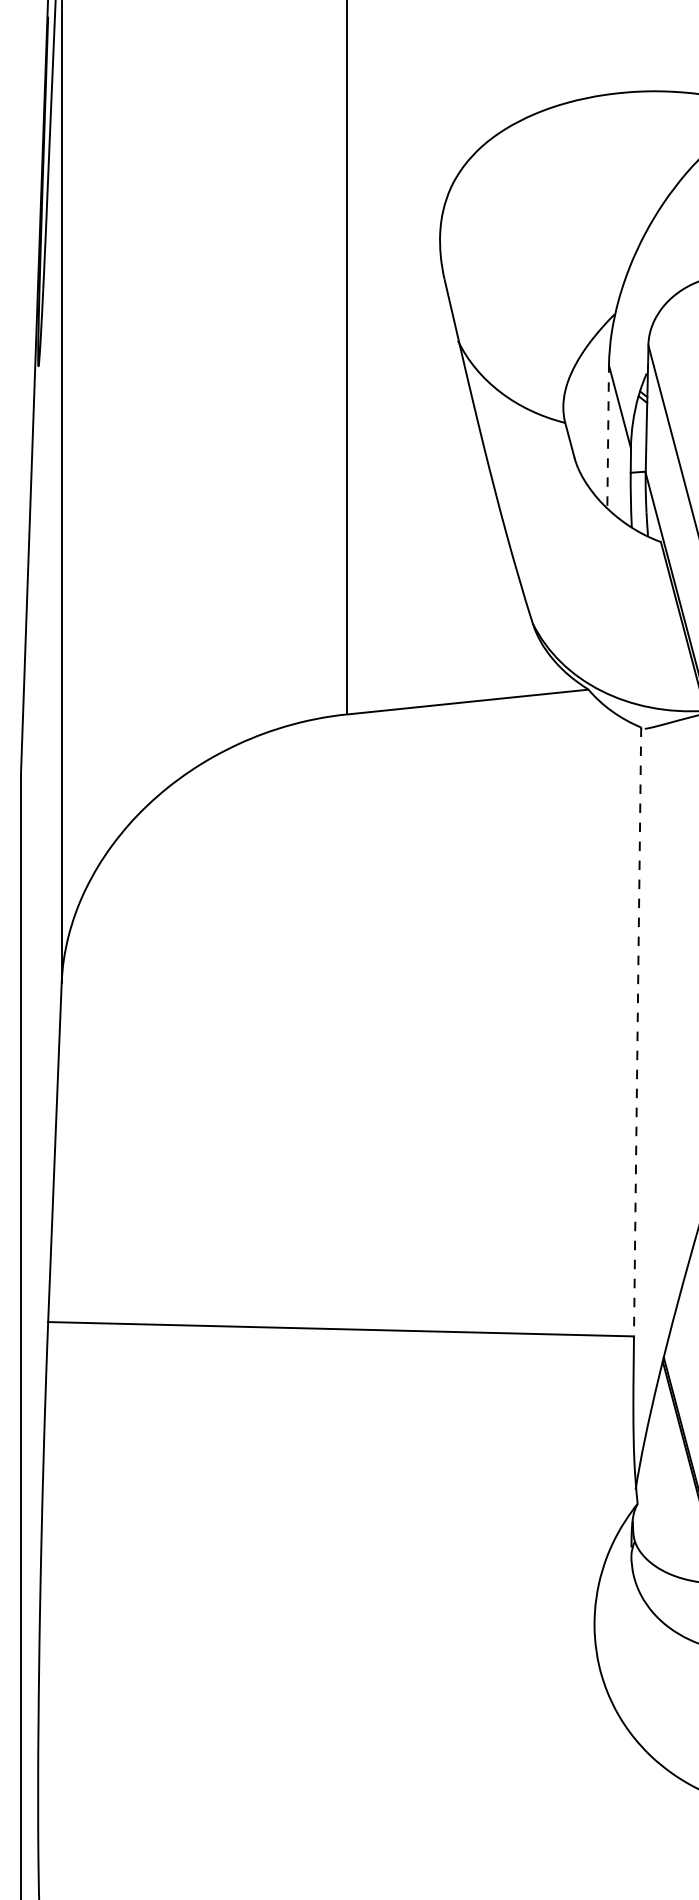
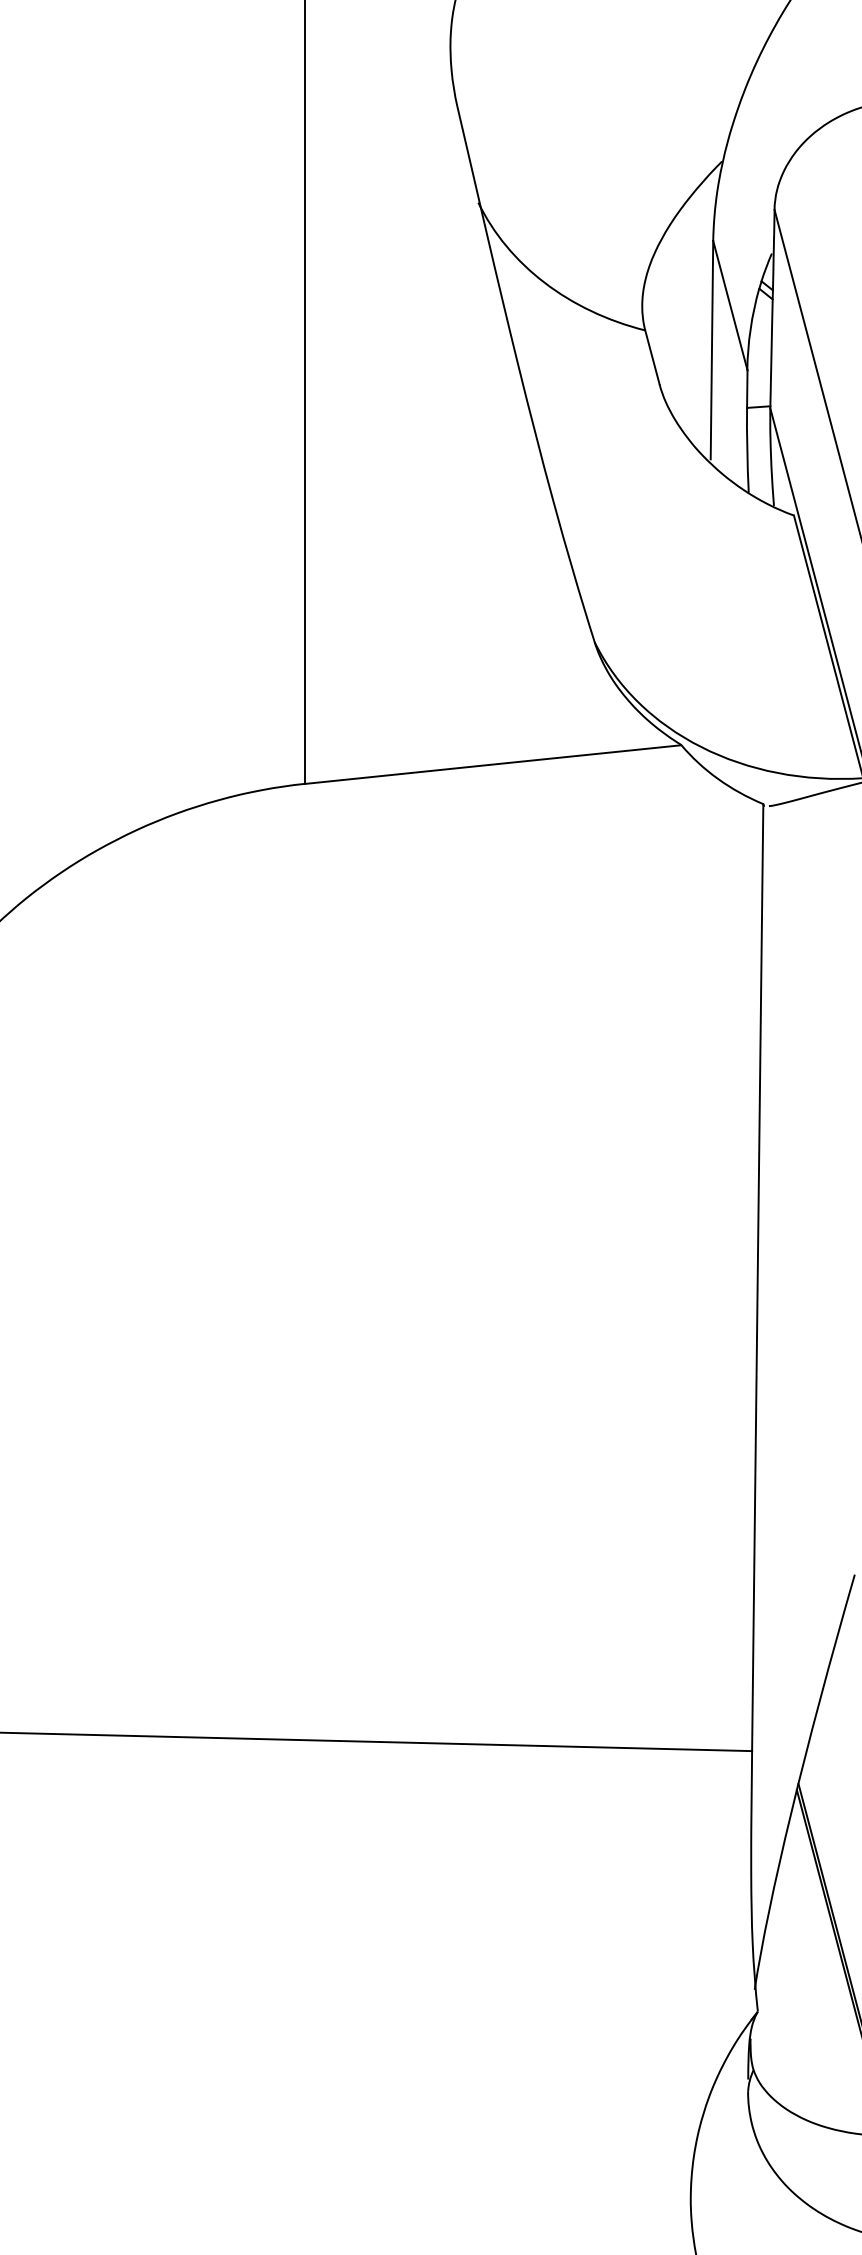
line: (608, 435) -> (712, 349), dashed -> solid
line: (637, 1032) -> (757, 1278), dashed -> solid

